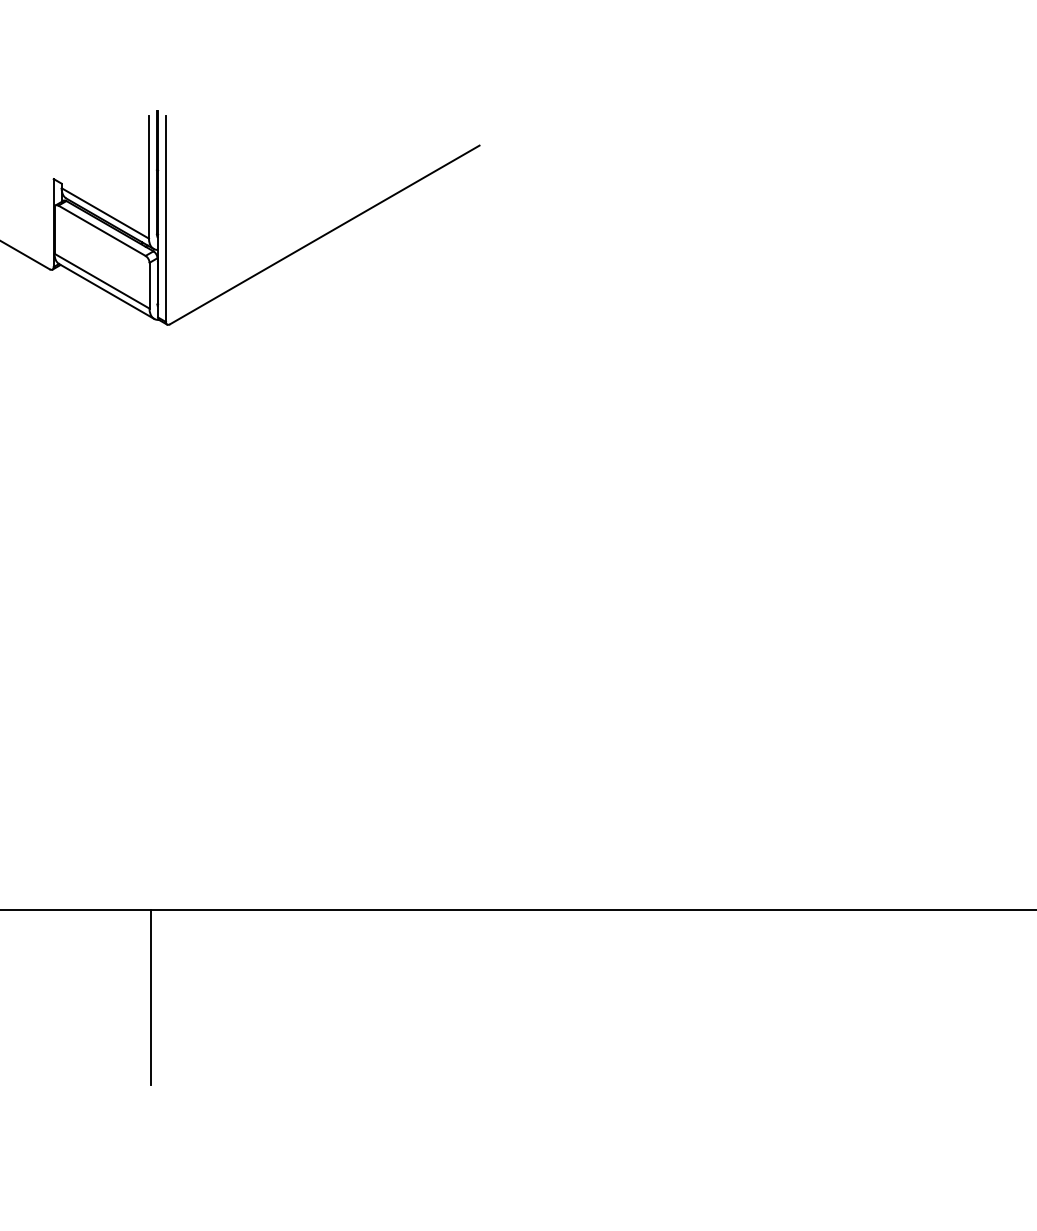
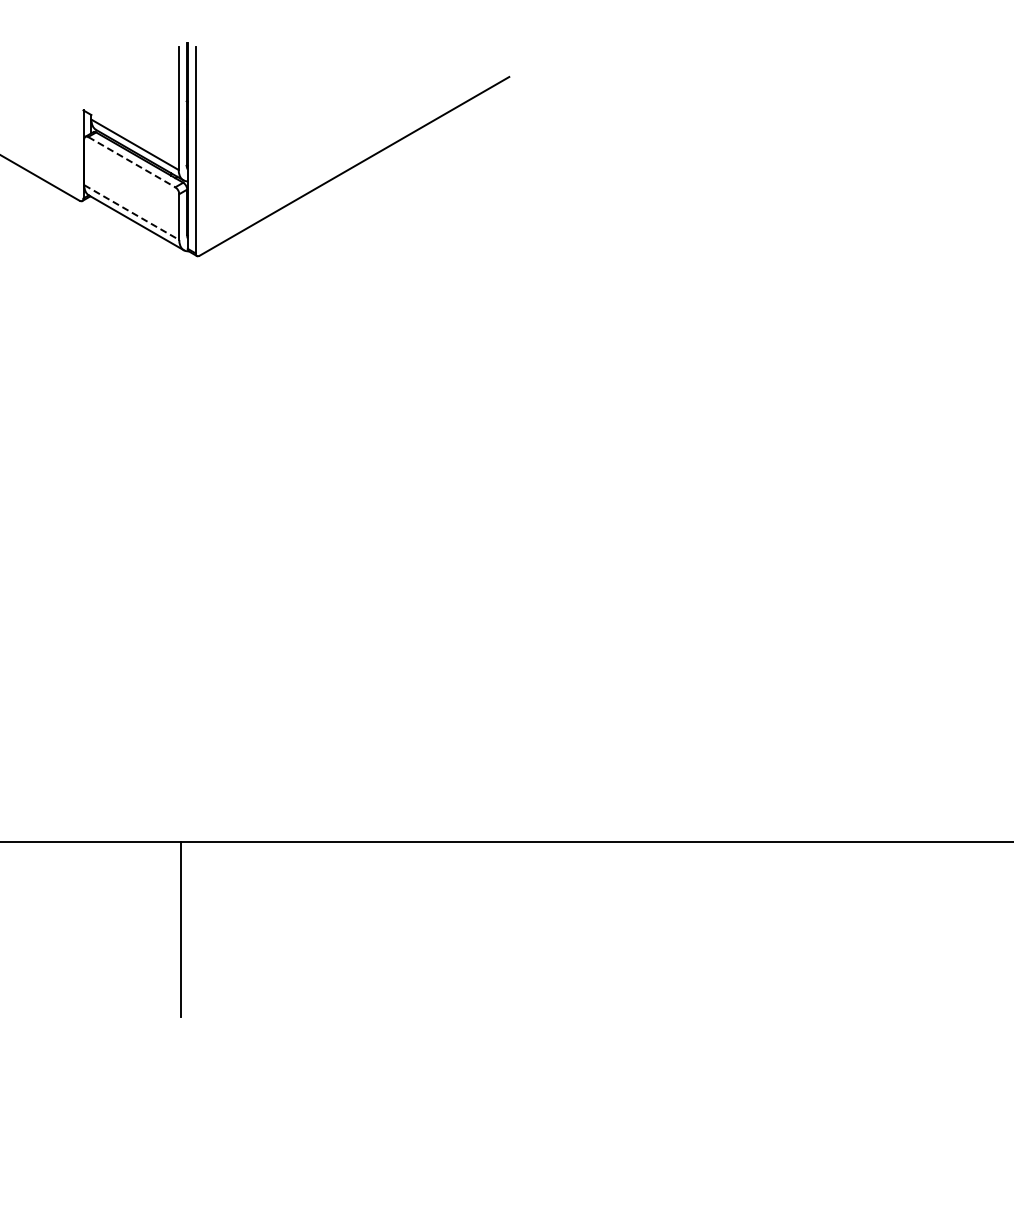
line: (102, 231) -> (132, 162), solid -> dashed
line: (102, 281) -> (132, 212), solid -> dashed

